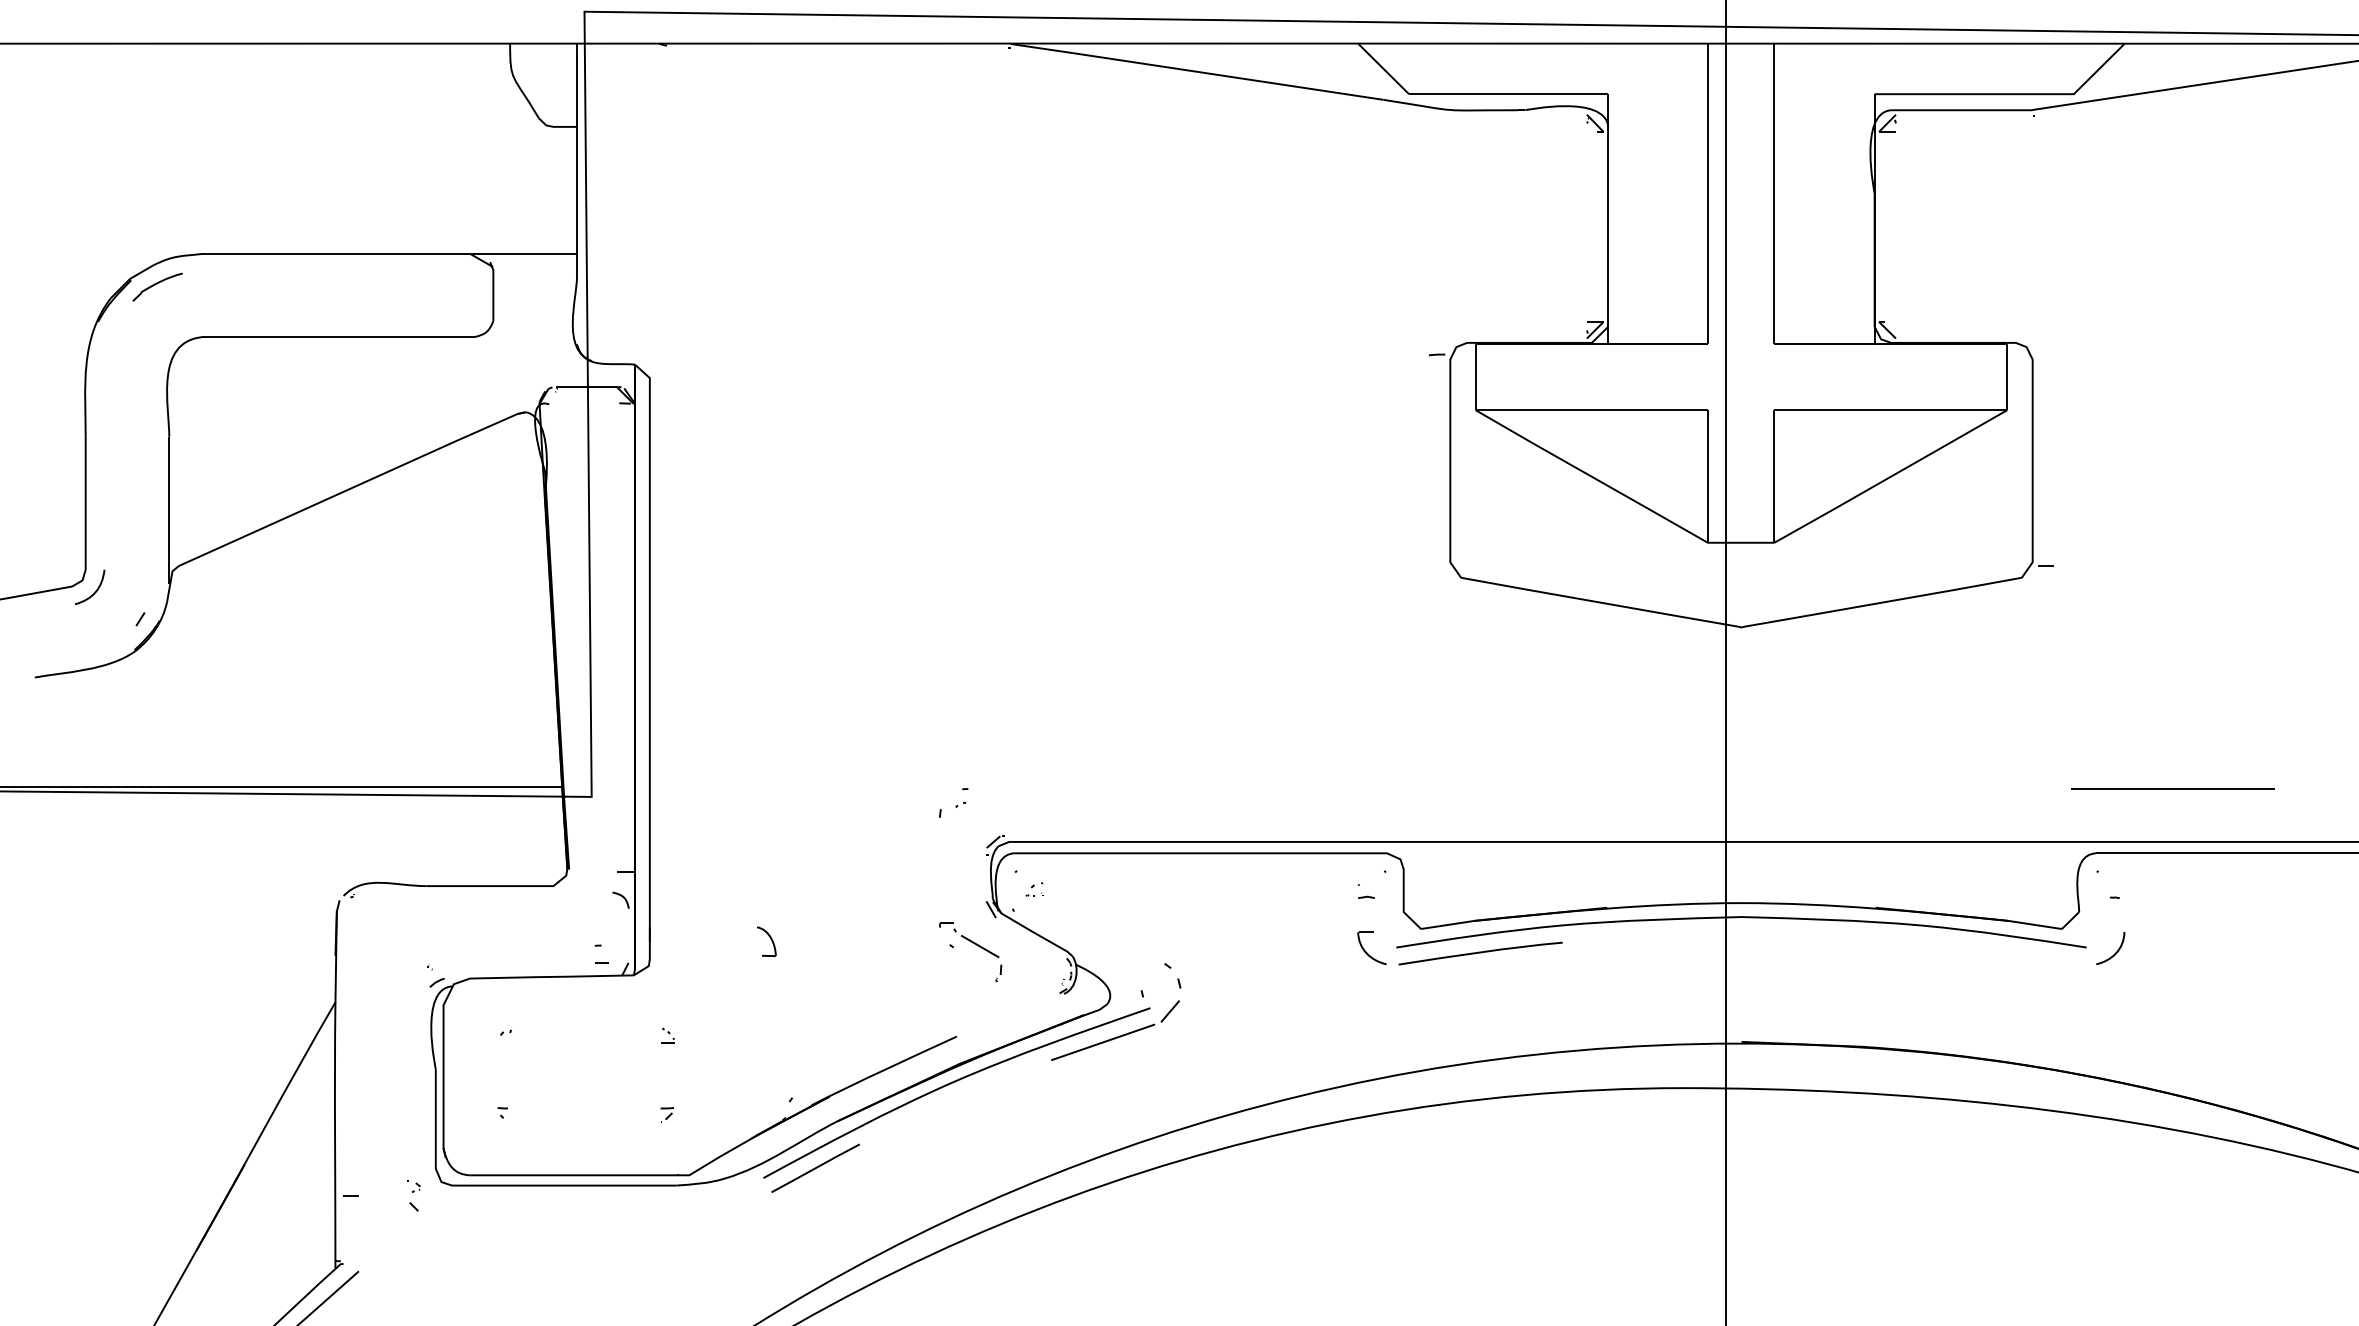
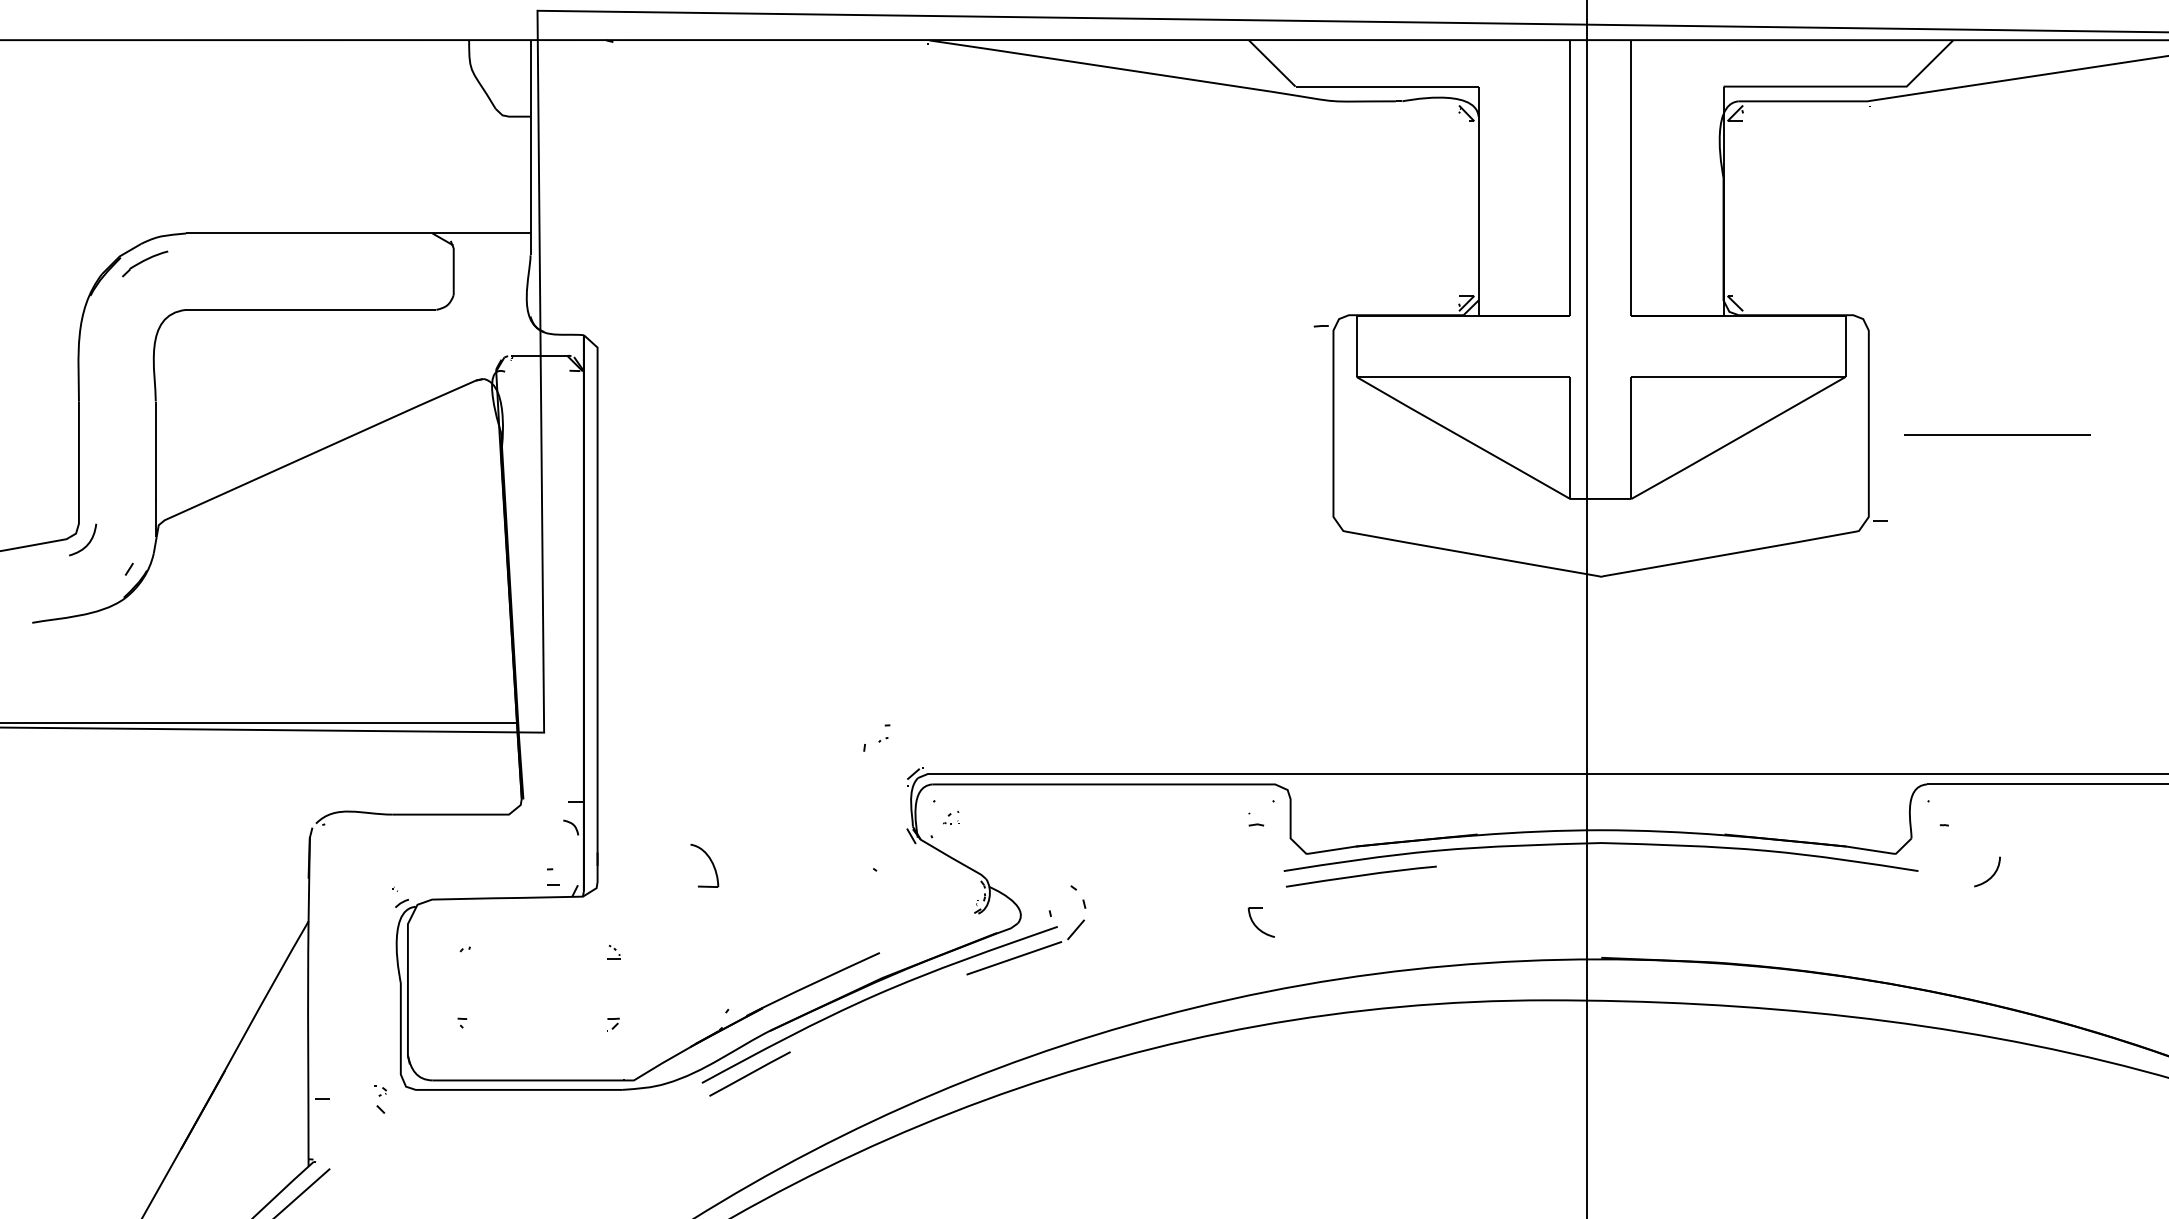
line: (2172, 788) -> (1997, 434), moved
part: (766, 941) -> (704, 865), size x1.6
part: (974, 944) -> (896, 868), removed
part: (1366, 951) -> (1256, 925), moved
curve: (2115, 952) -> (1991, 875), moved

